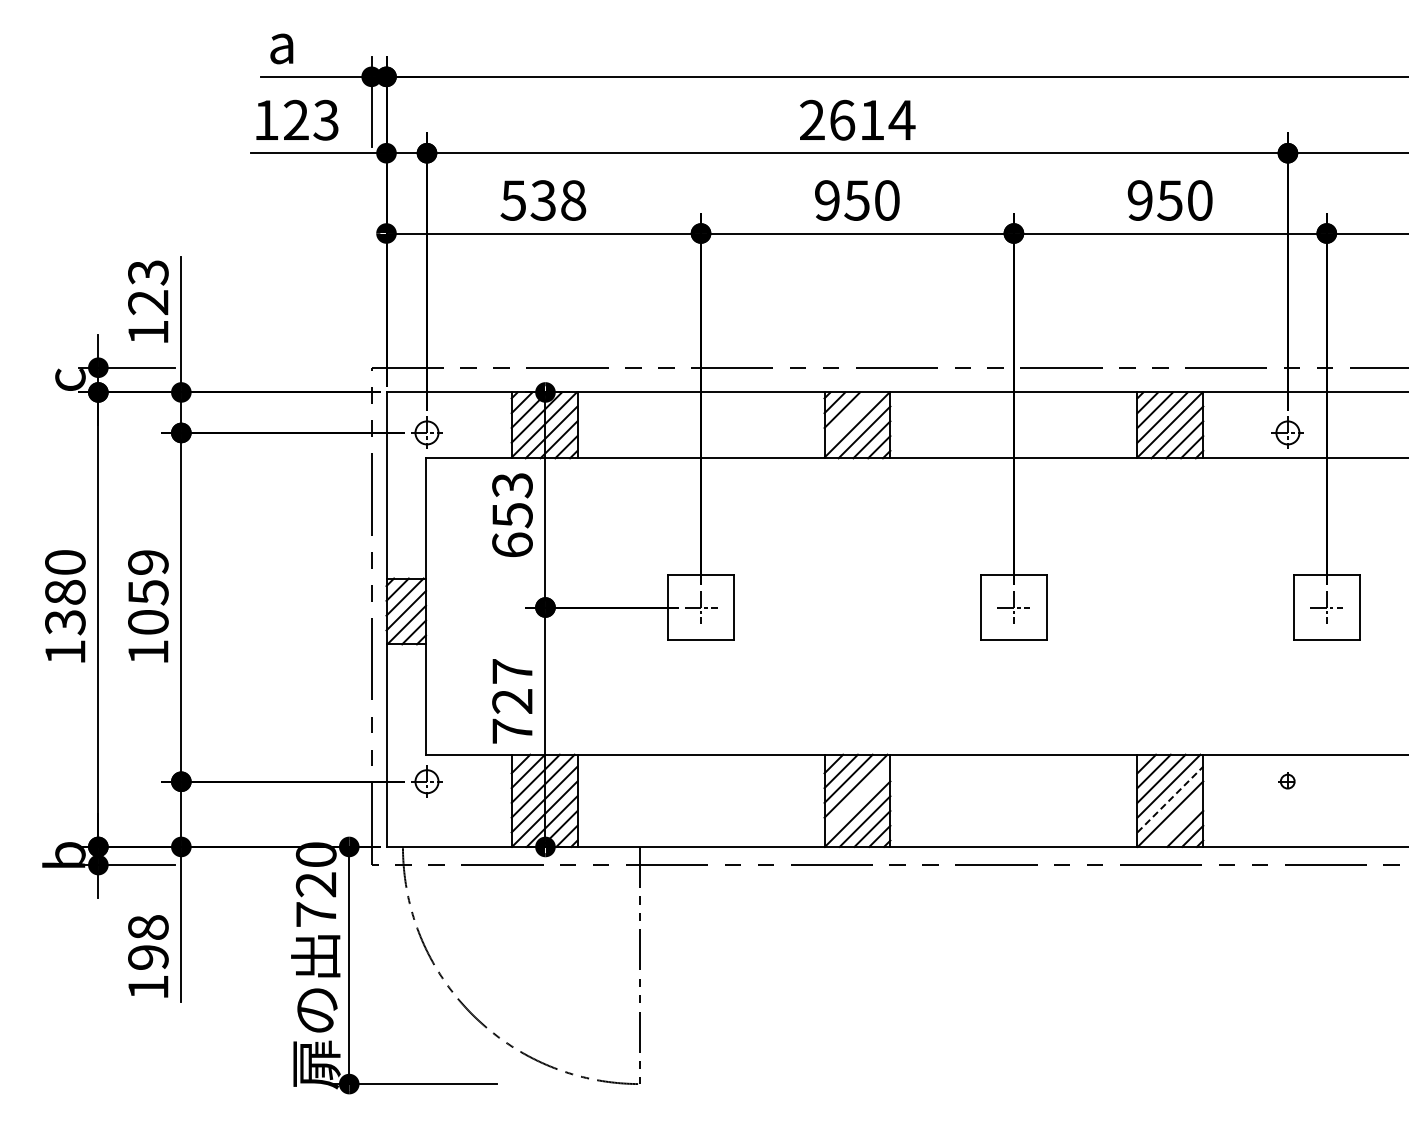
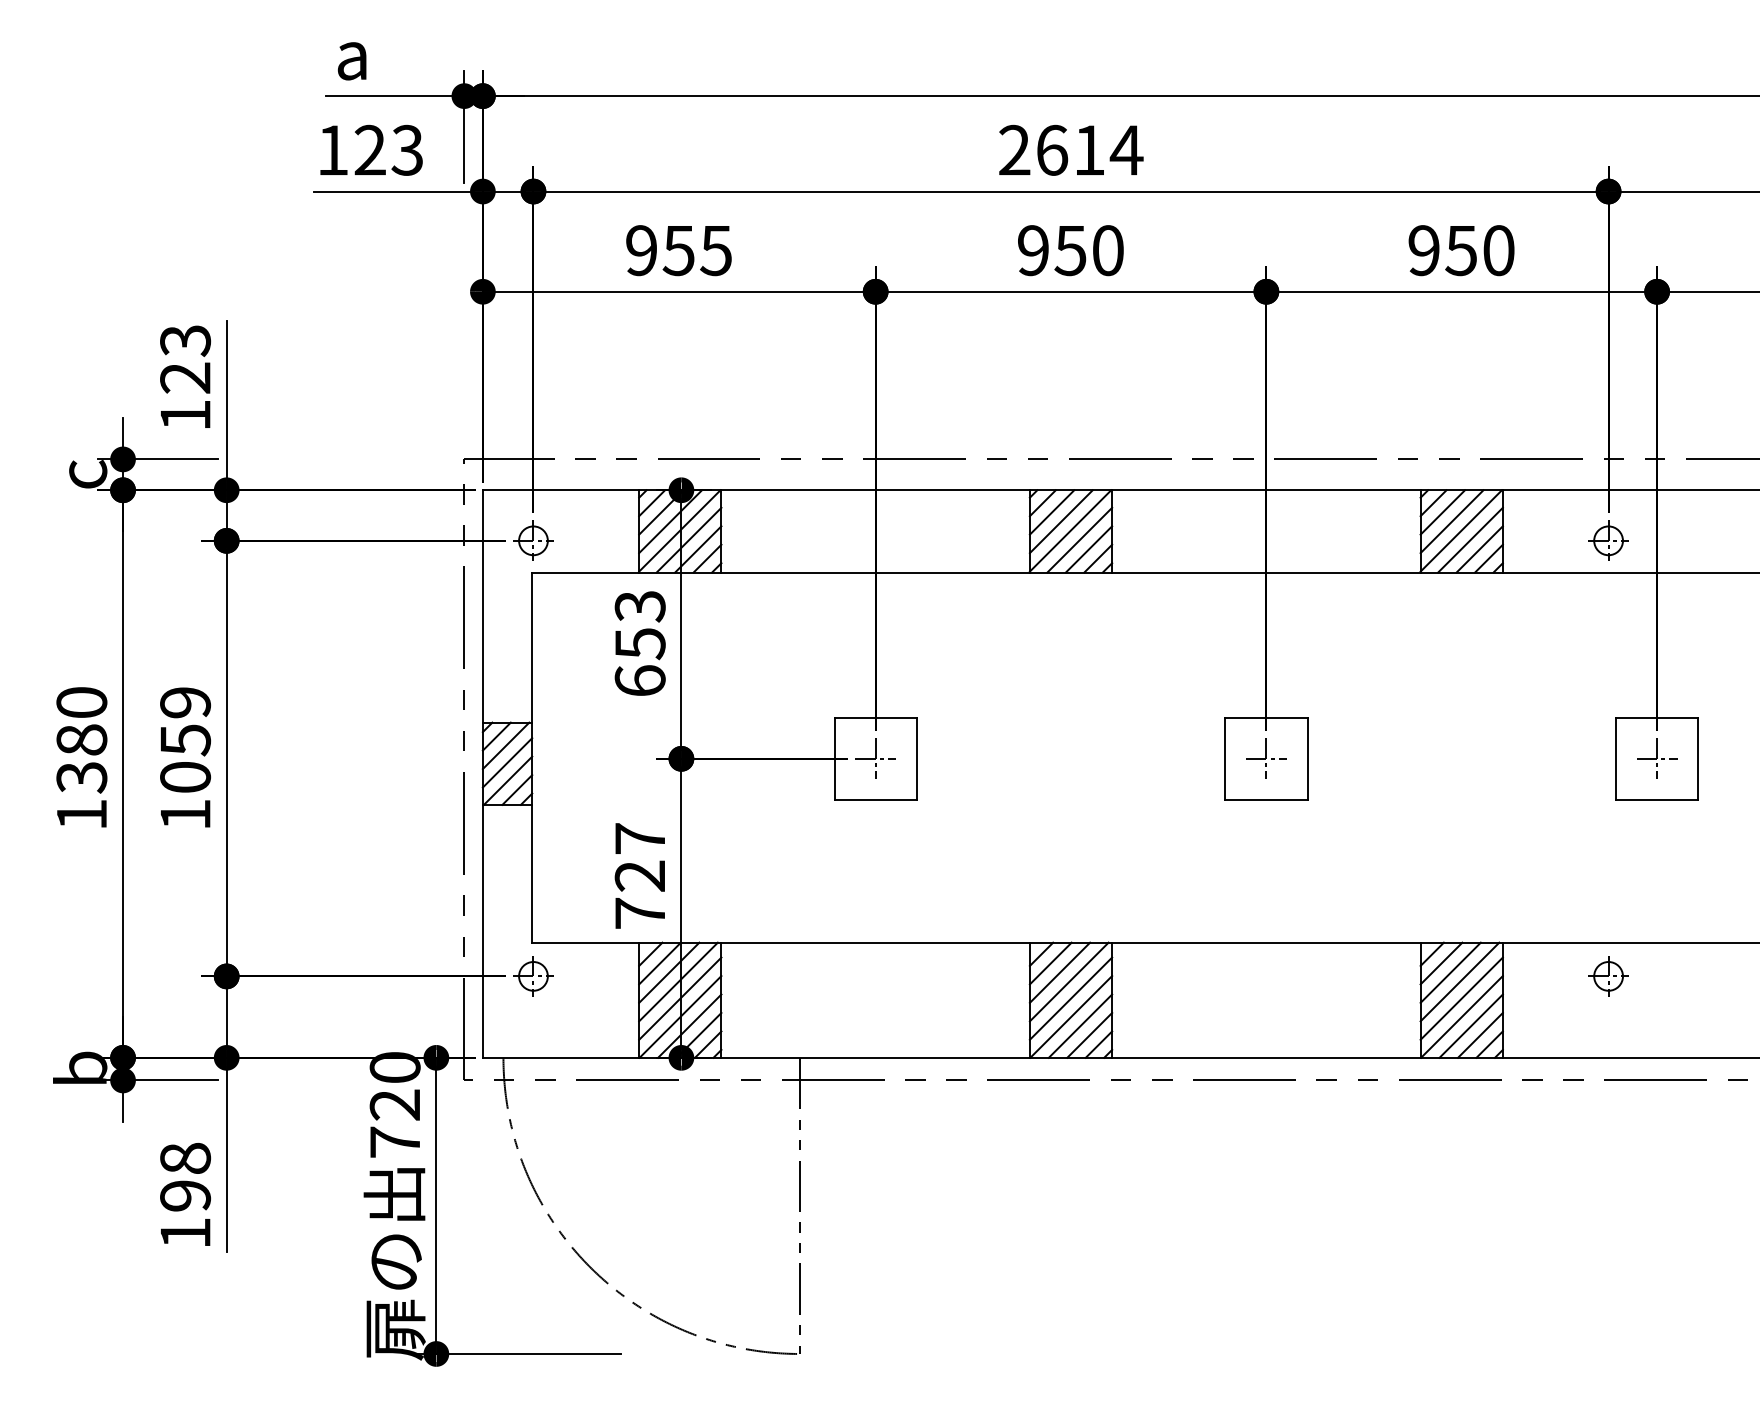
text: (543, 200) -> (678, 250), 538 -> 955
line: (849, 417) -> (1061, 521), added
part: (1287, 781) -> (1608, 976), size x1.67
line: (857, 799) -> (1071, 998), added
line: (1170, 799) -> (1461, 998), dashed -> solid
line: (1177, 821) -> (1470, 1026), added

